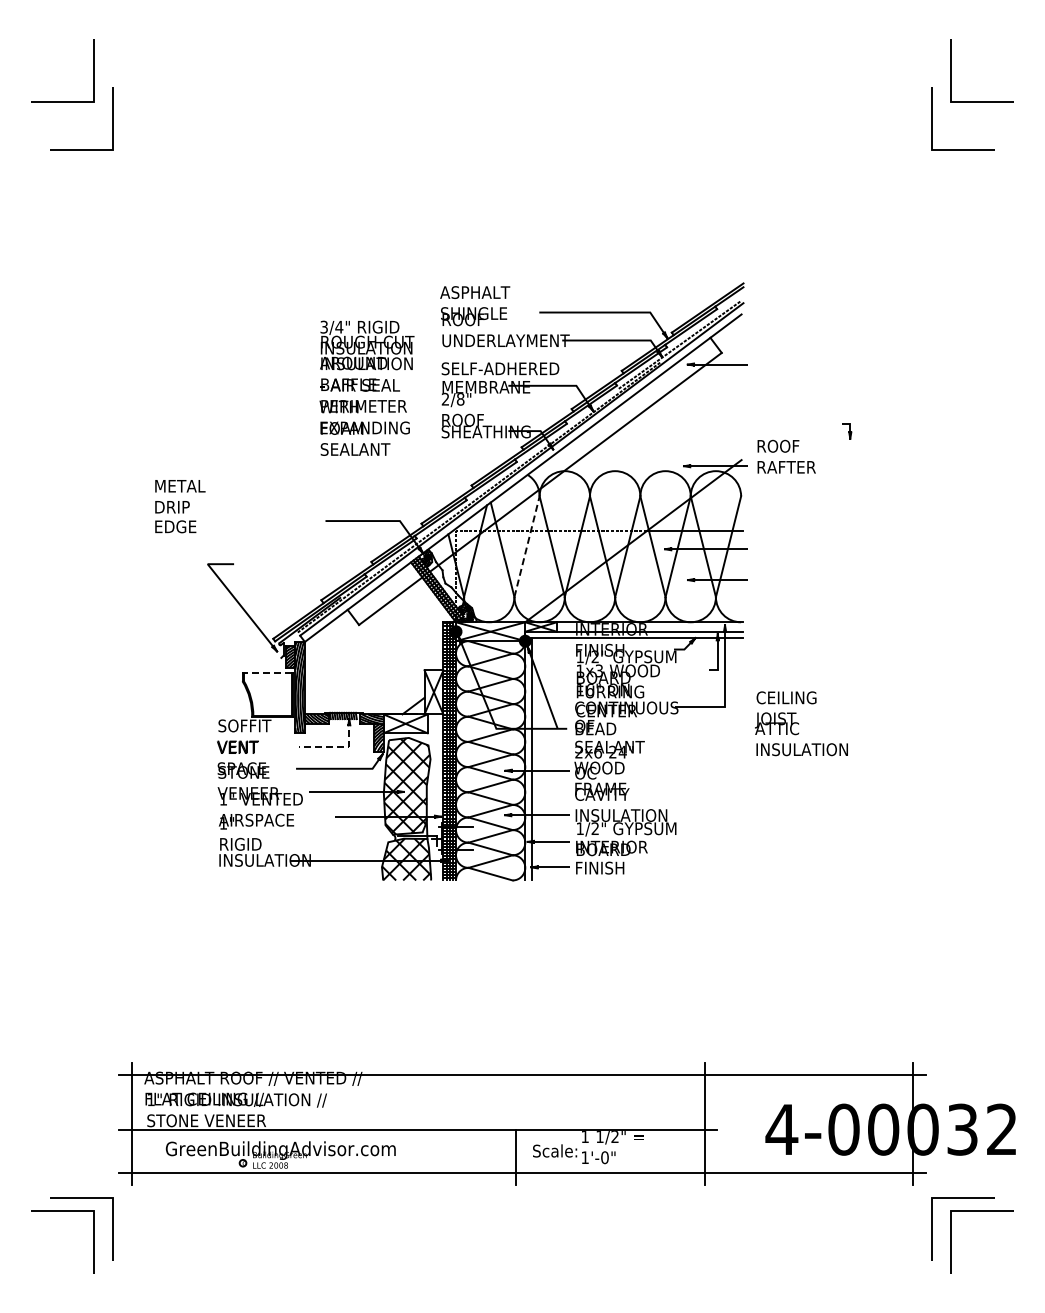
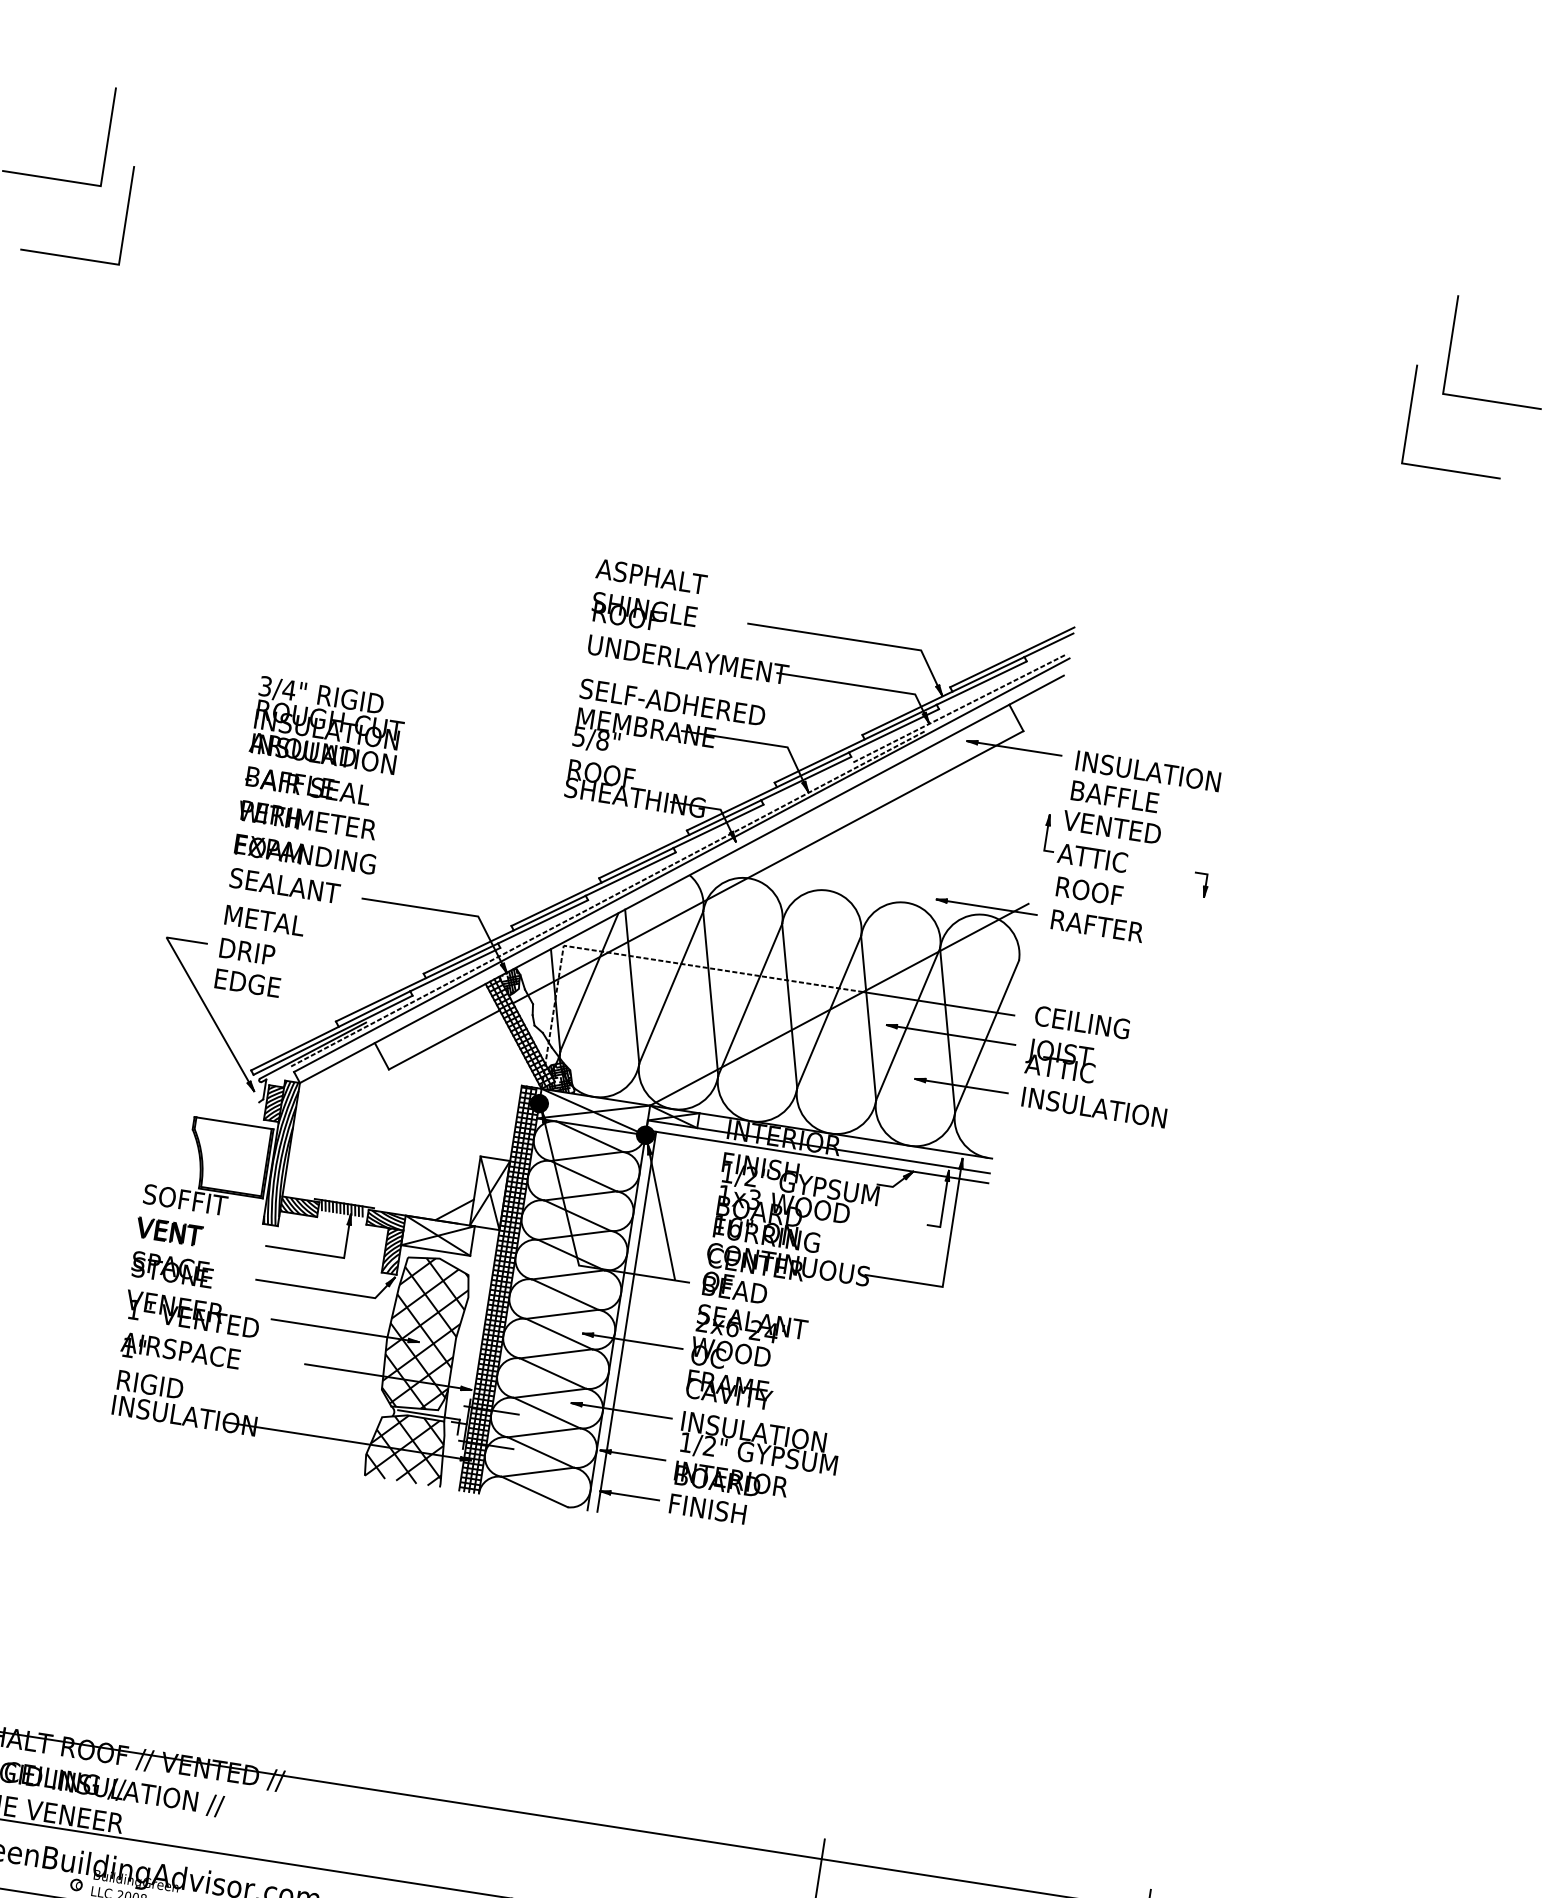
text: (366, 387) -> (317, 791), moved
part: (796, 395) -> (1130, 815), added
text: (445, 398) -> (579, 735), 2/8" -> 5/8"
text: (180, 506) -> (260, 952), moved
line: (527, 546) -> (672, 987), dashed -> solid
line: (267, 673) -> (233, 1123), dashed -> solid
text: (801, 723) -> (1099, 1066), moved
line: (338, 746) -> (327, 1254), dashed -> solid

